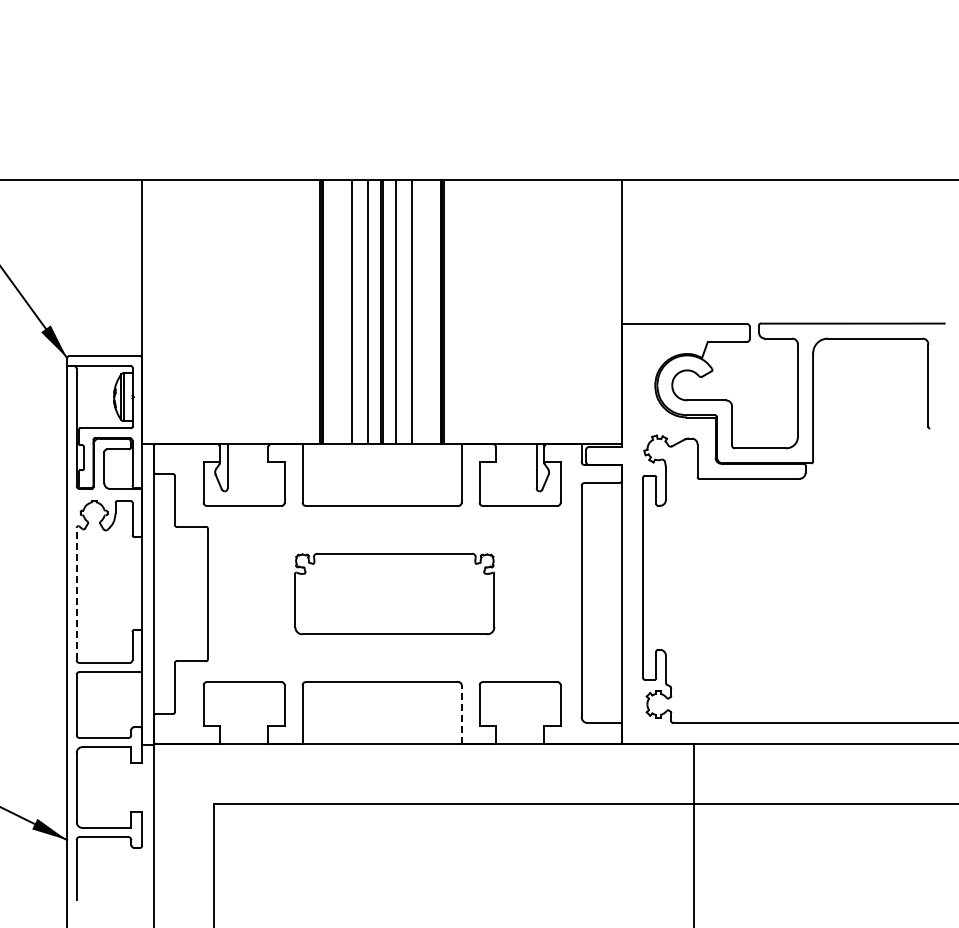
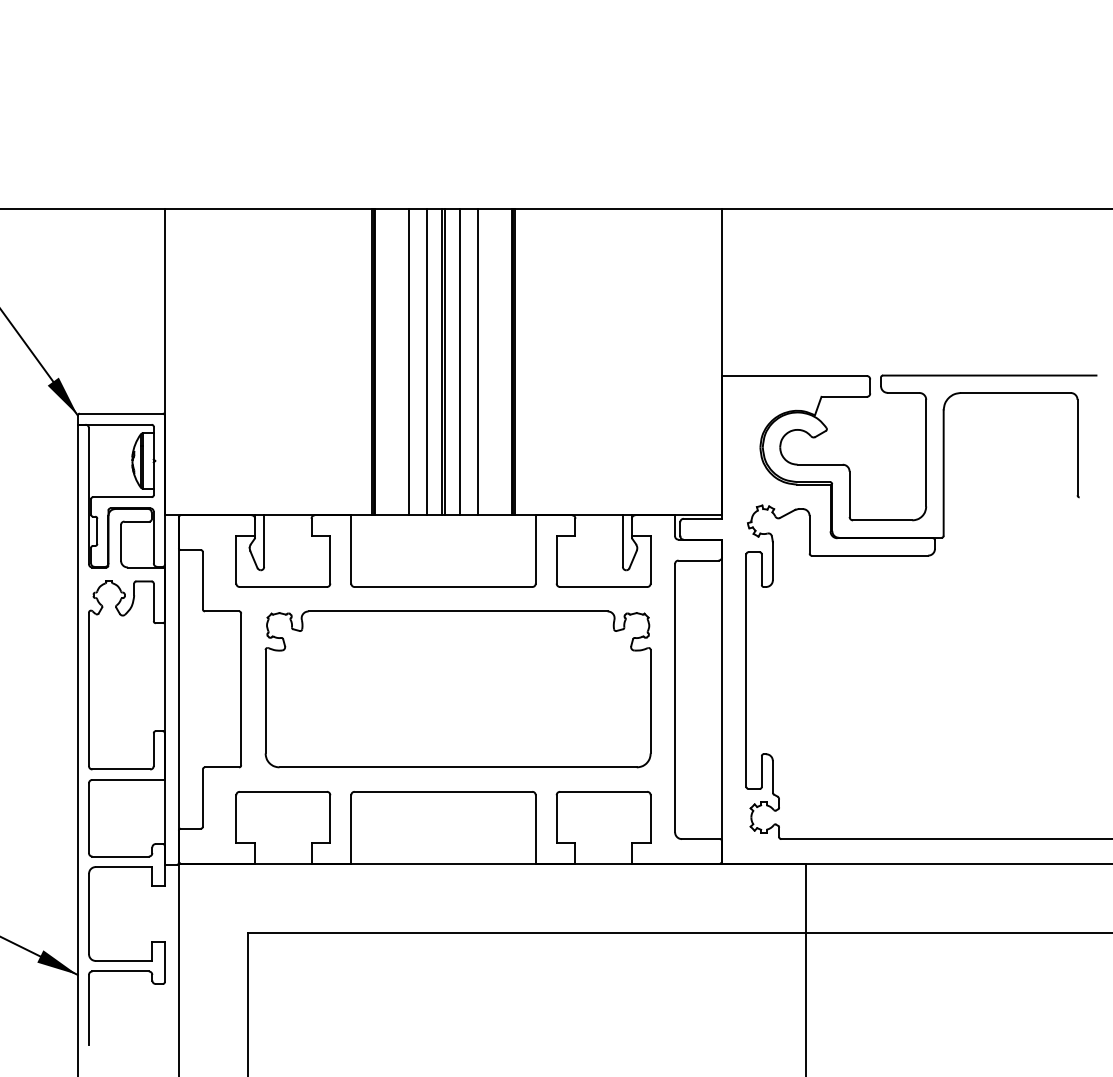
line: (76, 593) -> (88, 688), dashed -> solid
part: (394, 593) -> (457, 688), size x1.67
line: (461, 714) -> (535, 829), dashed -> solid

